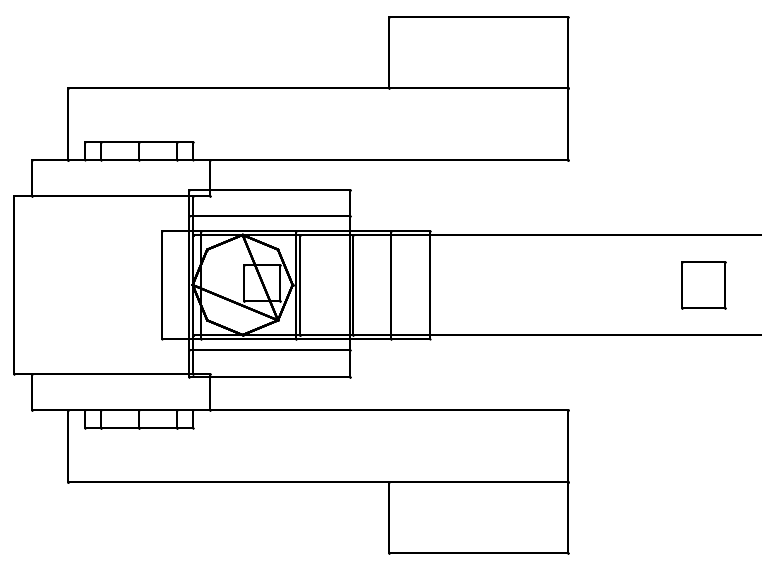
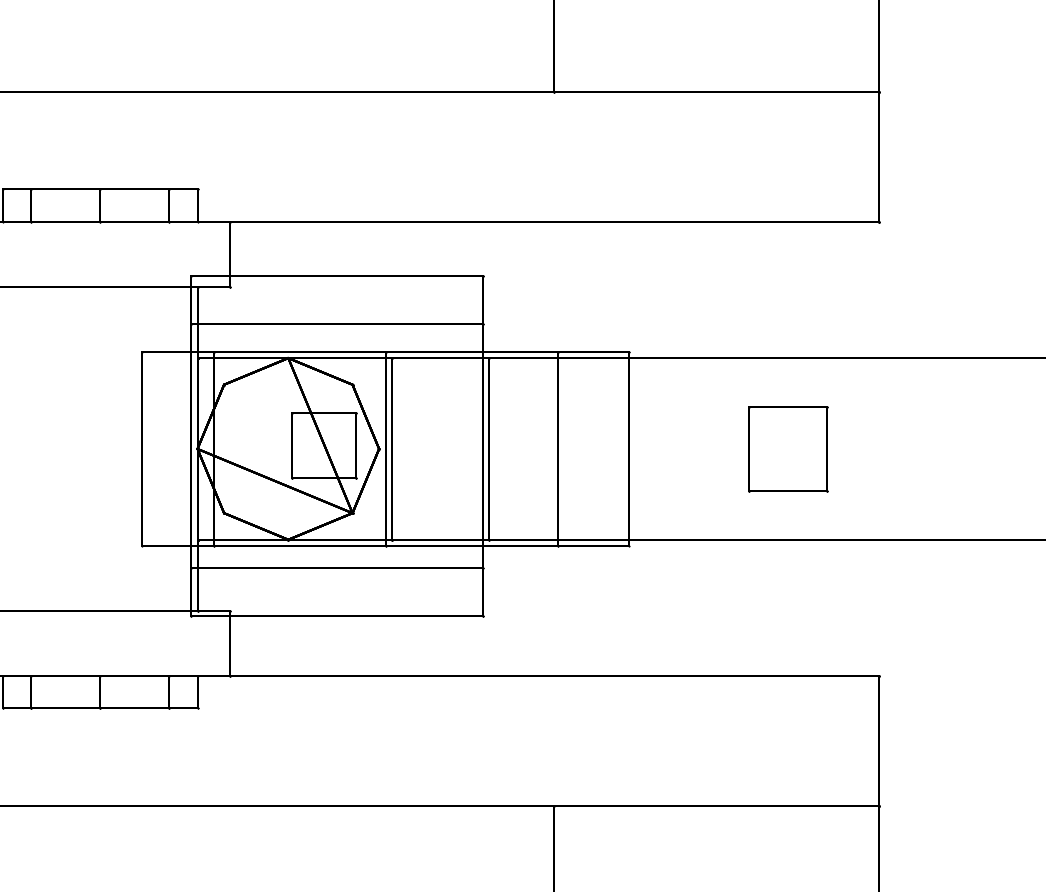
part: (517, 285) -> (787, 449), added

